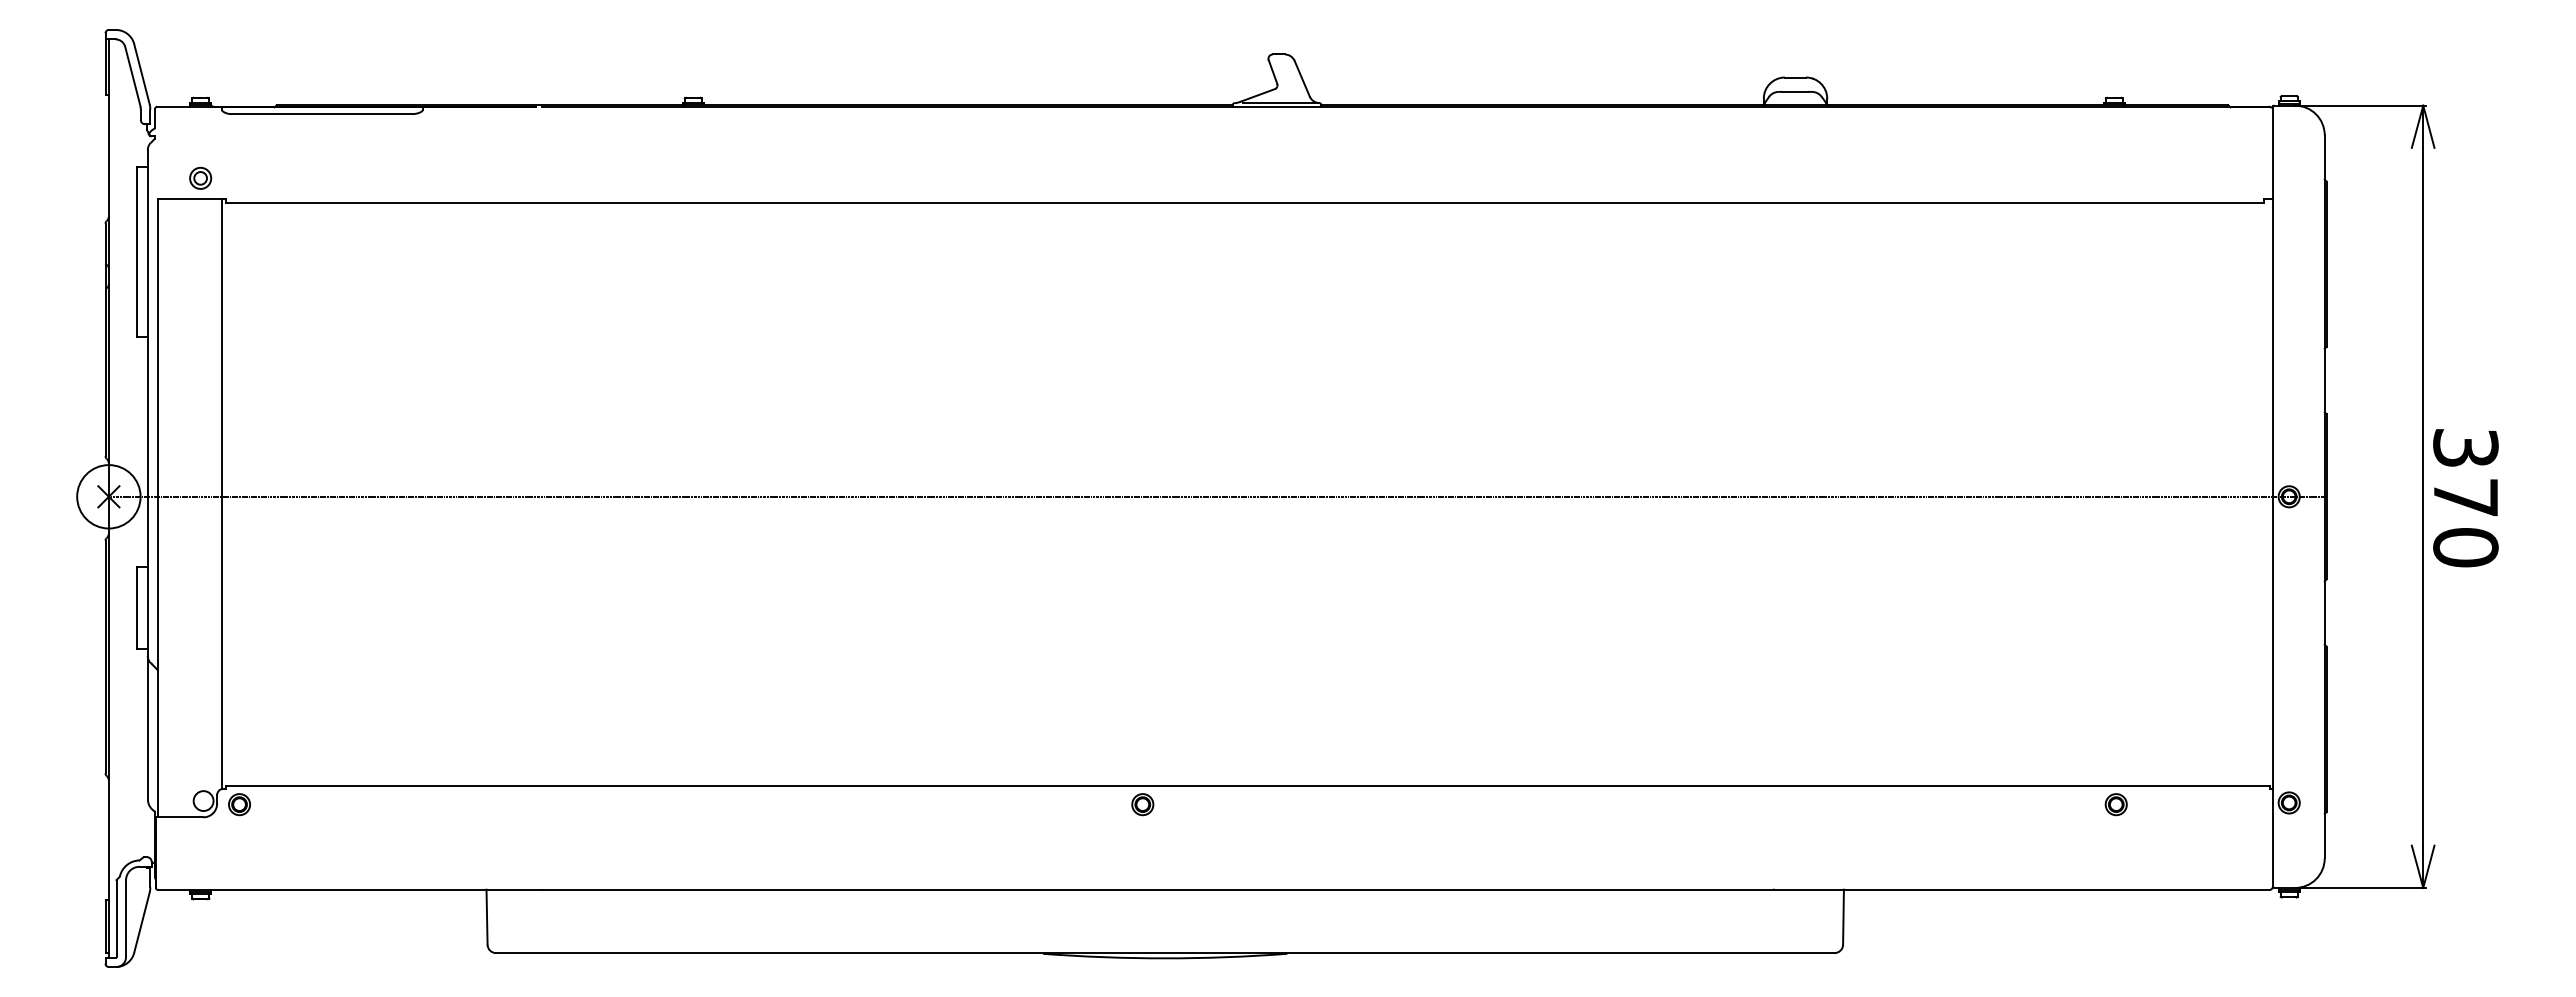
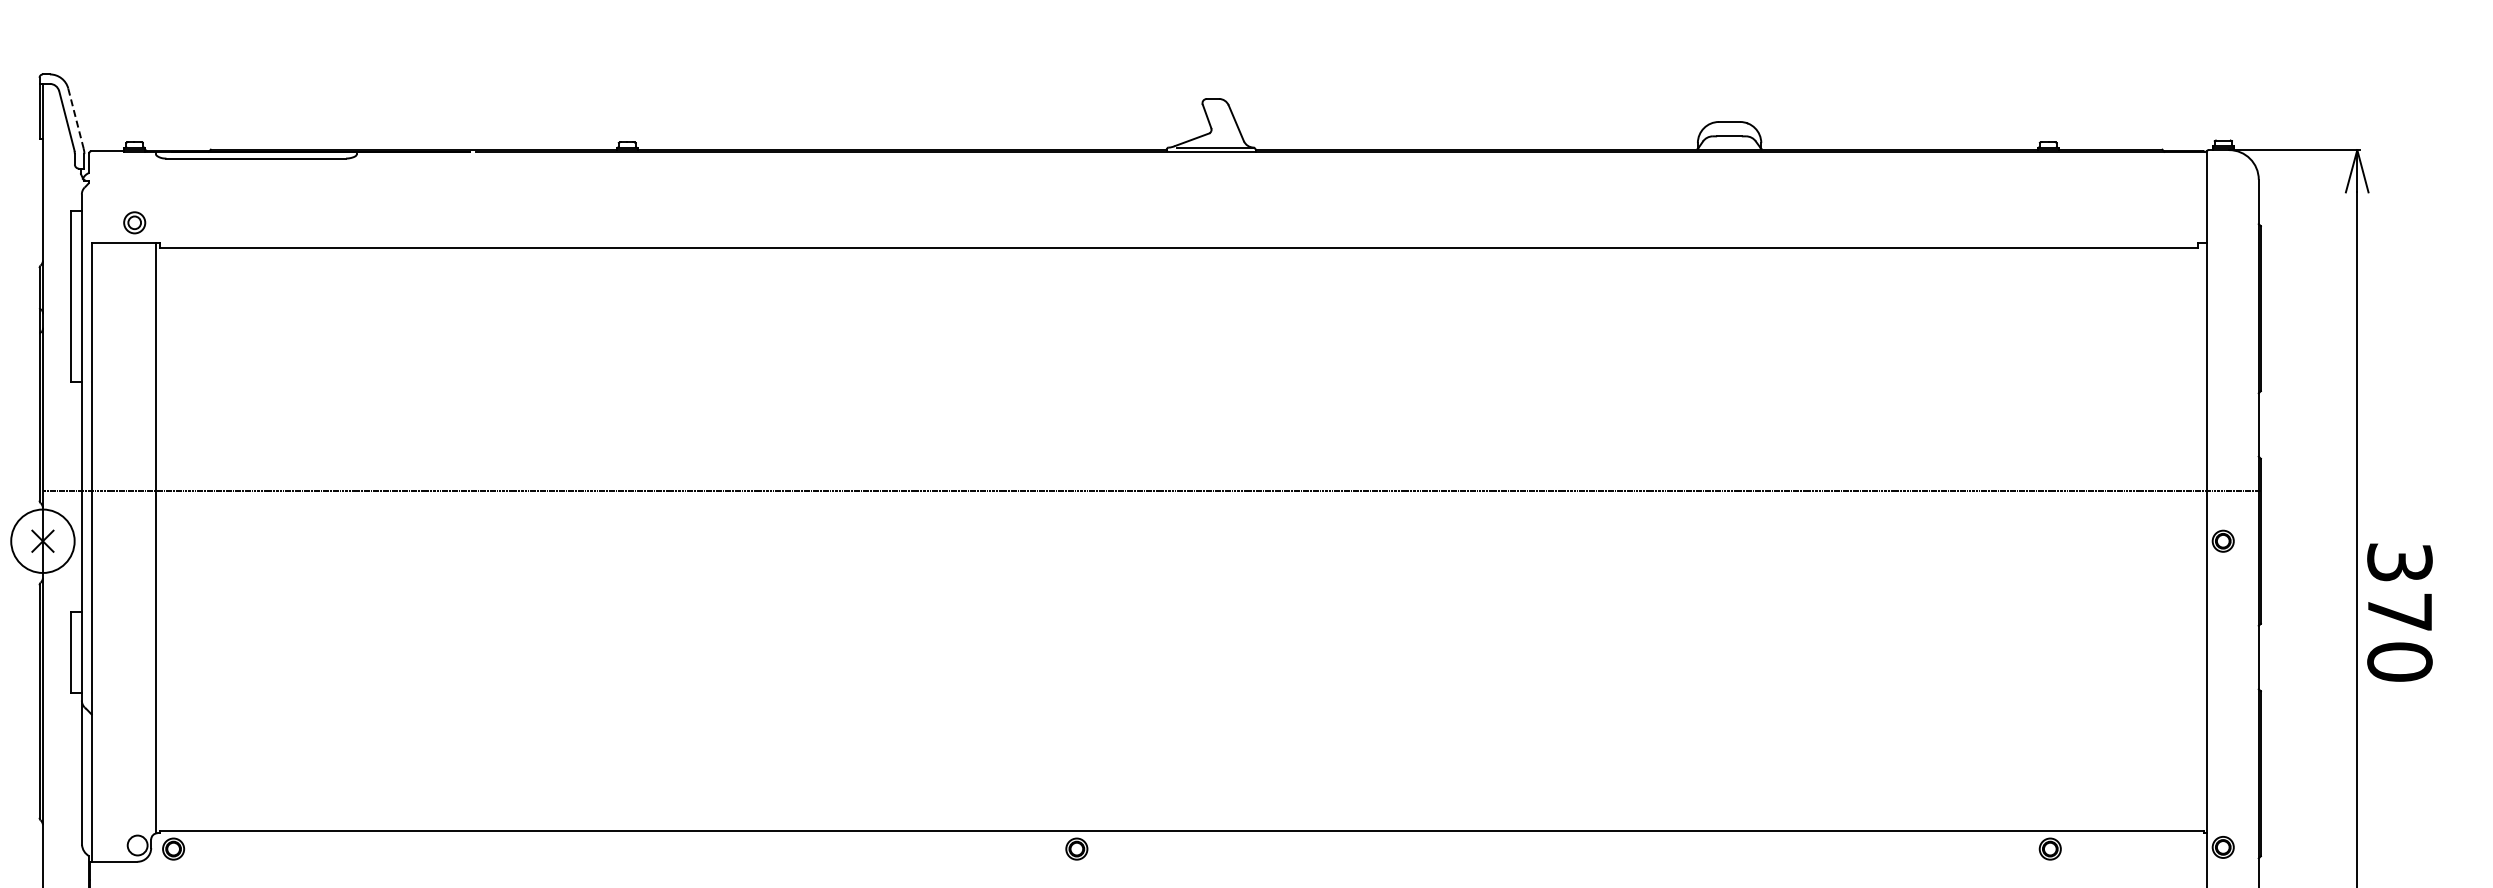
line: (141, 74) -> (75, 118), solid -> dashed
line: (1217, 496) -> (1151, 490), moved
text: (2465, 498) -> (2399, 612), moved

